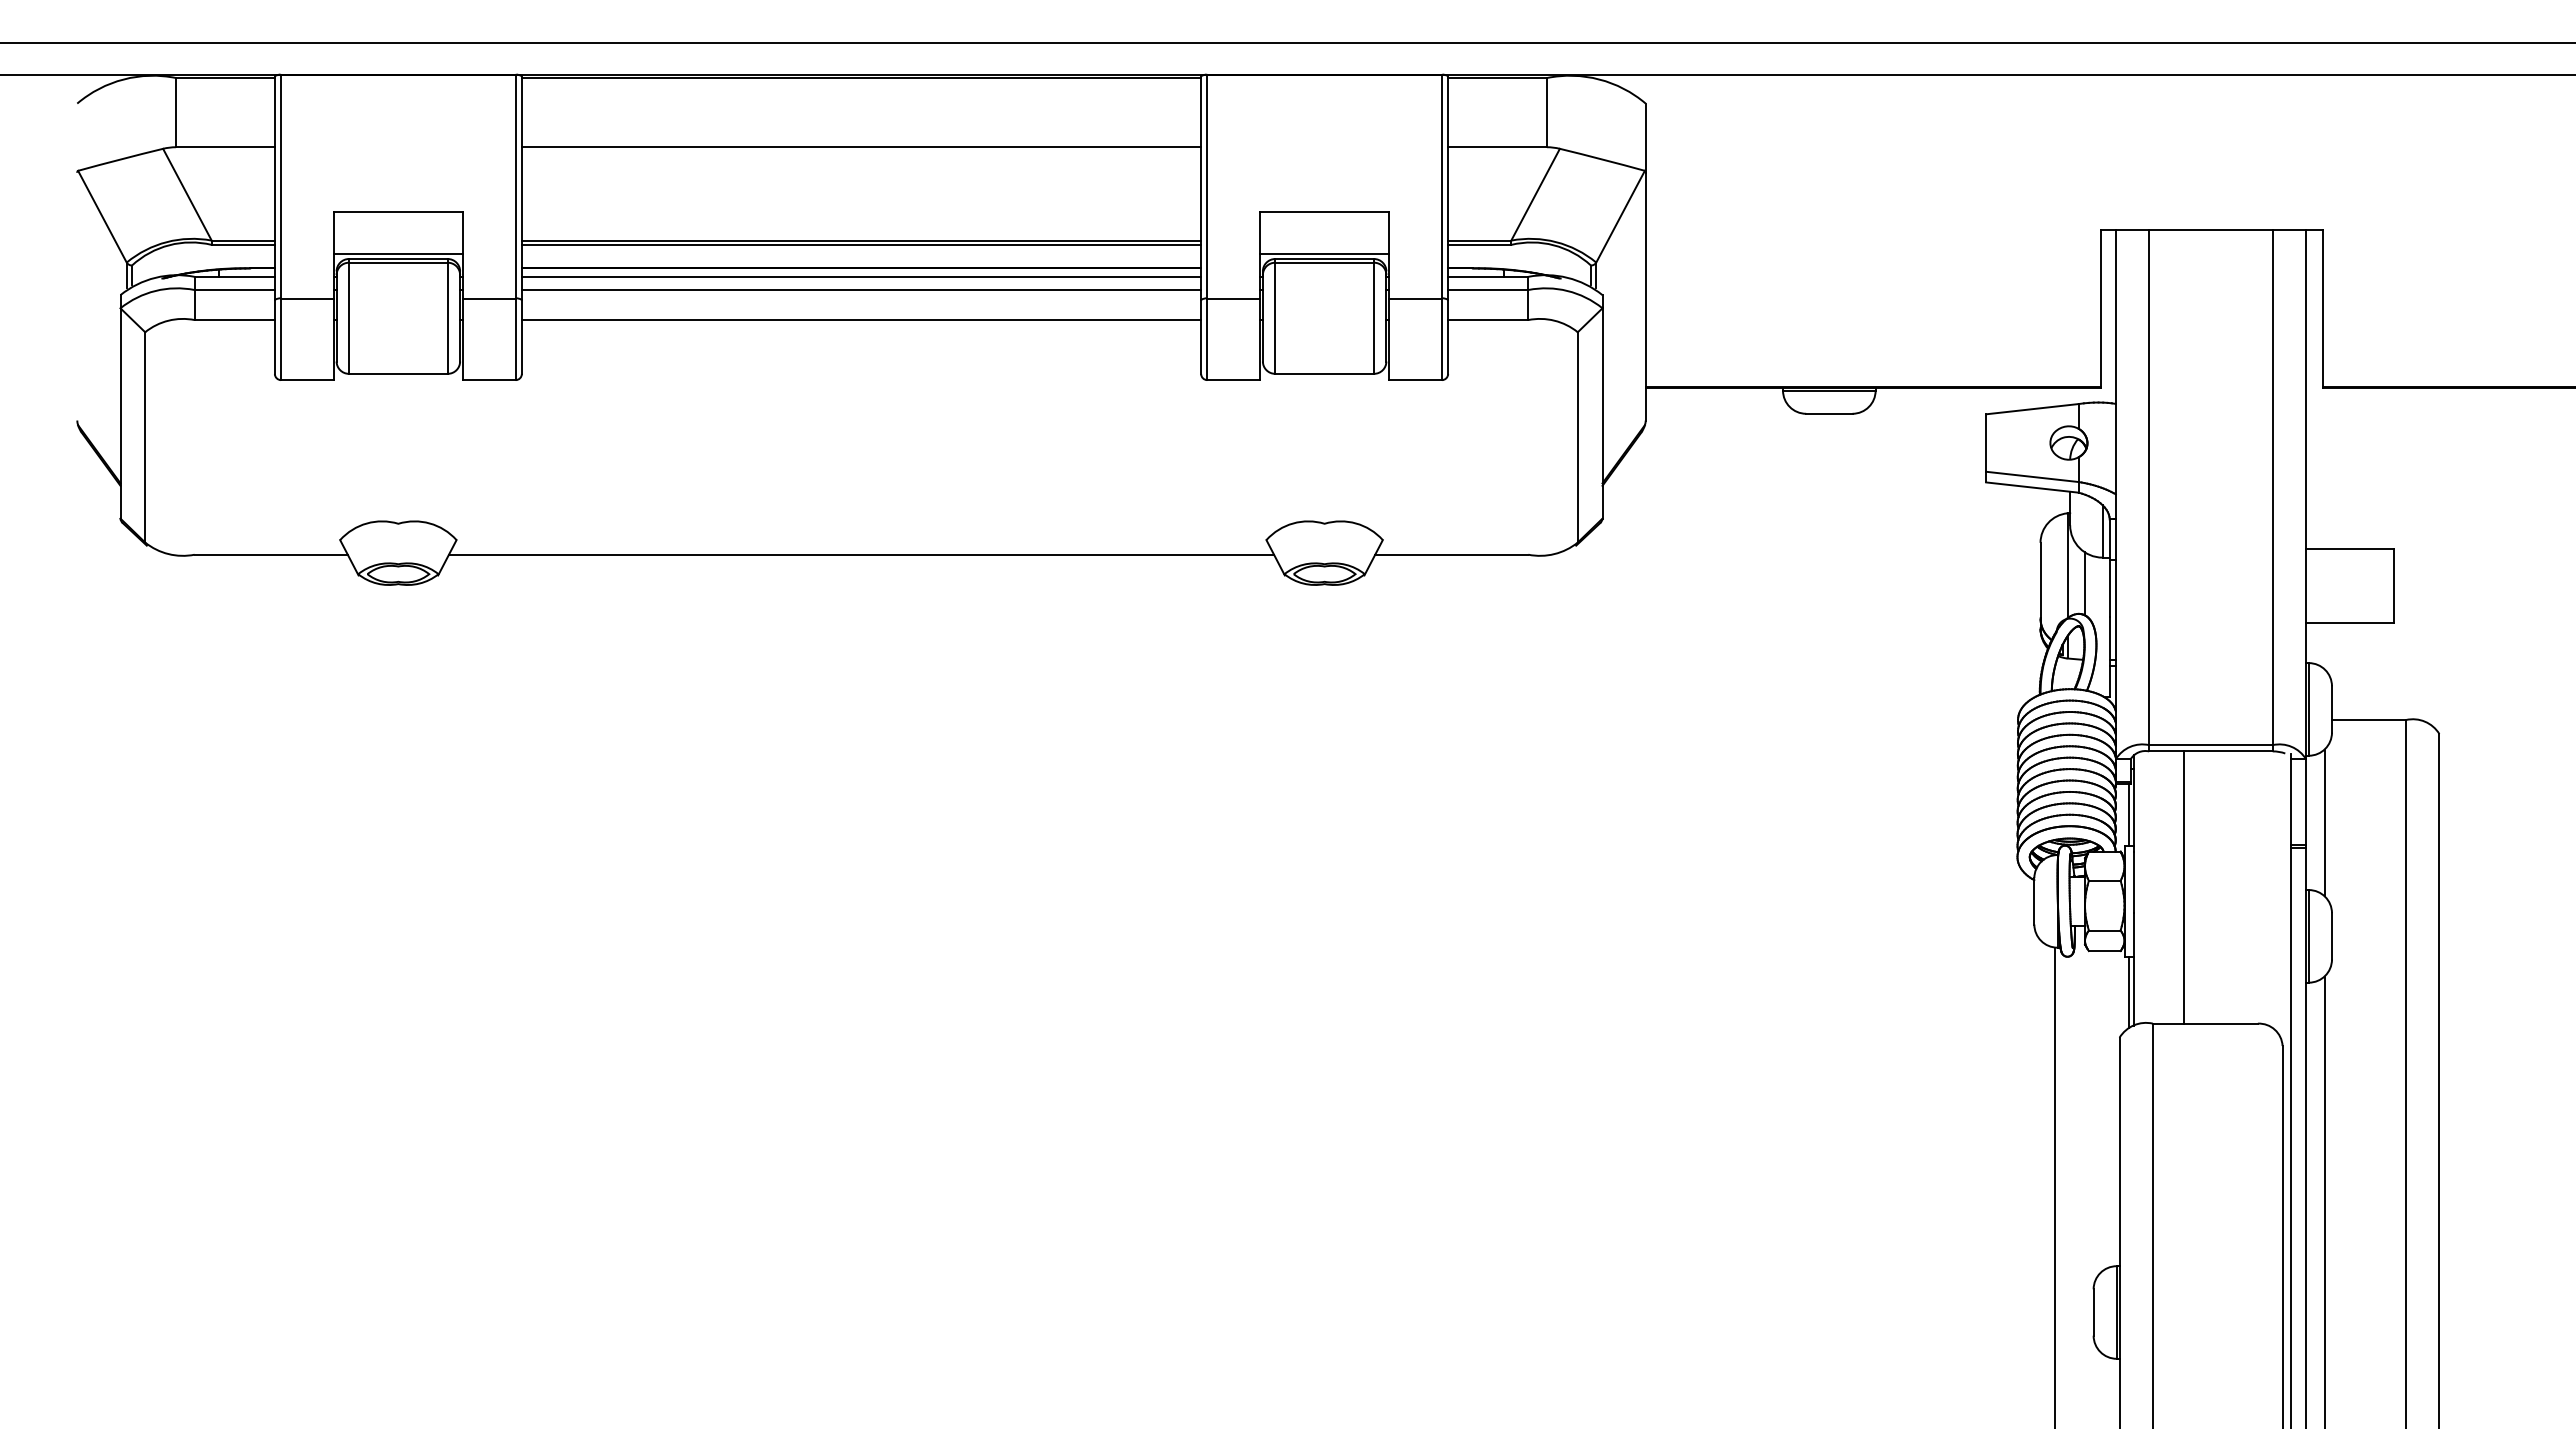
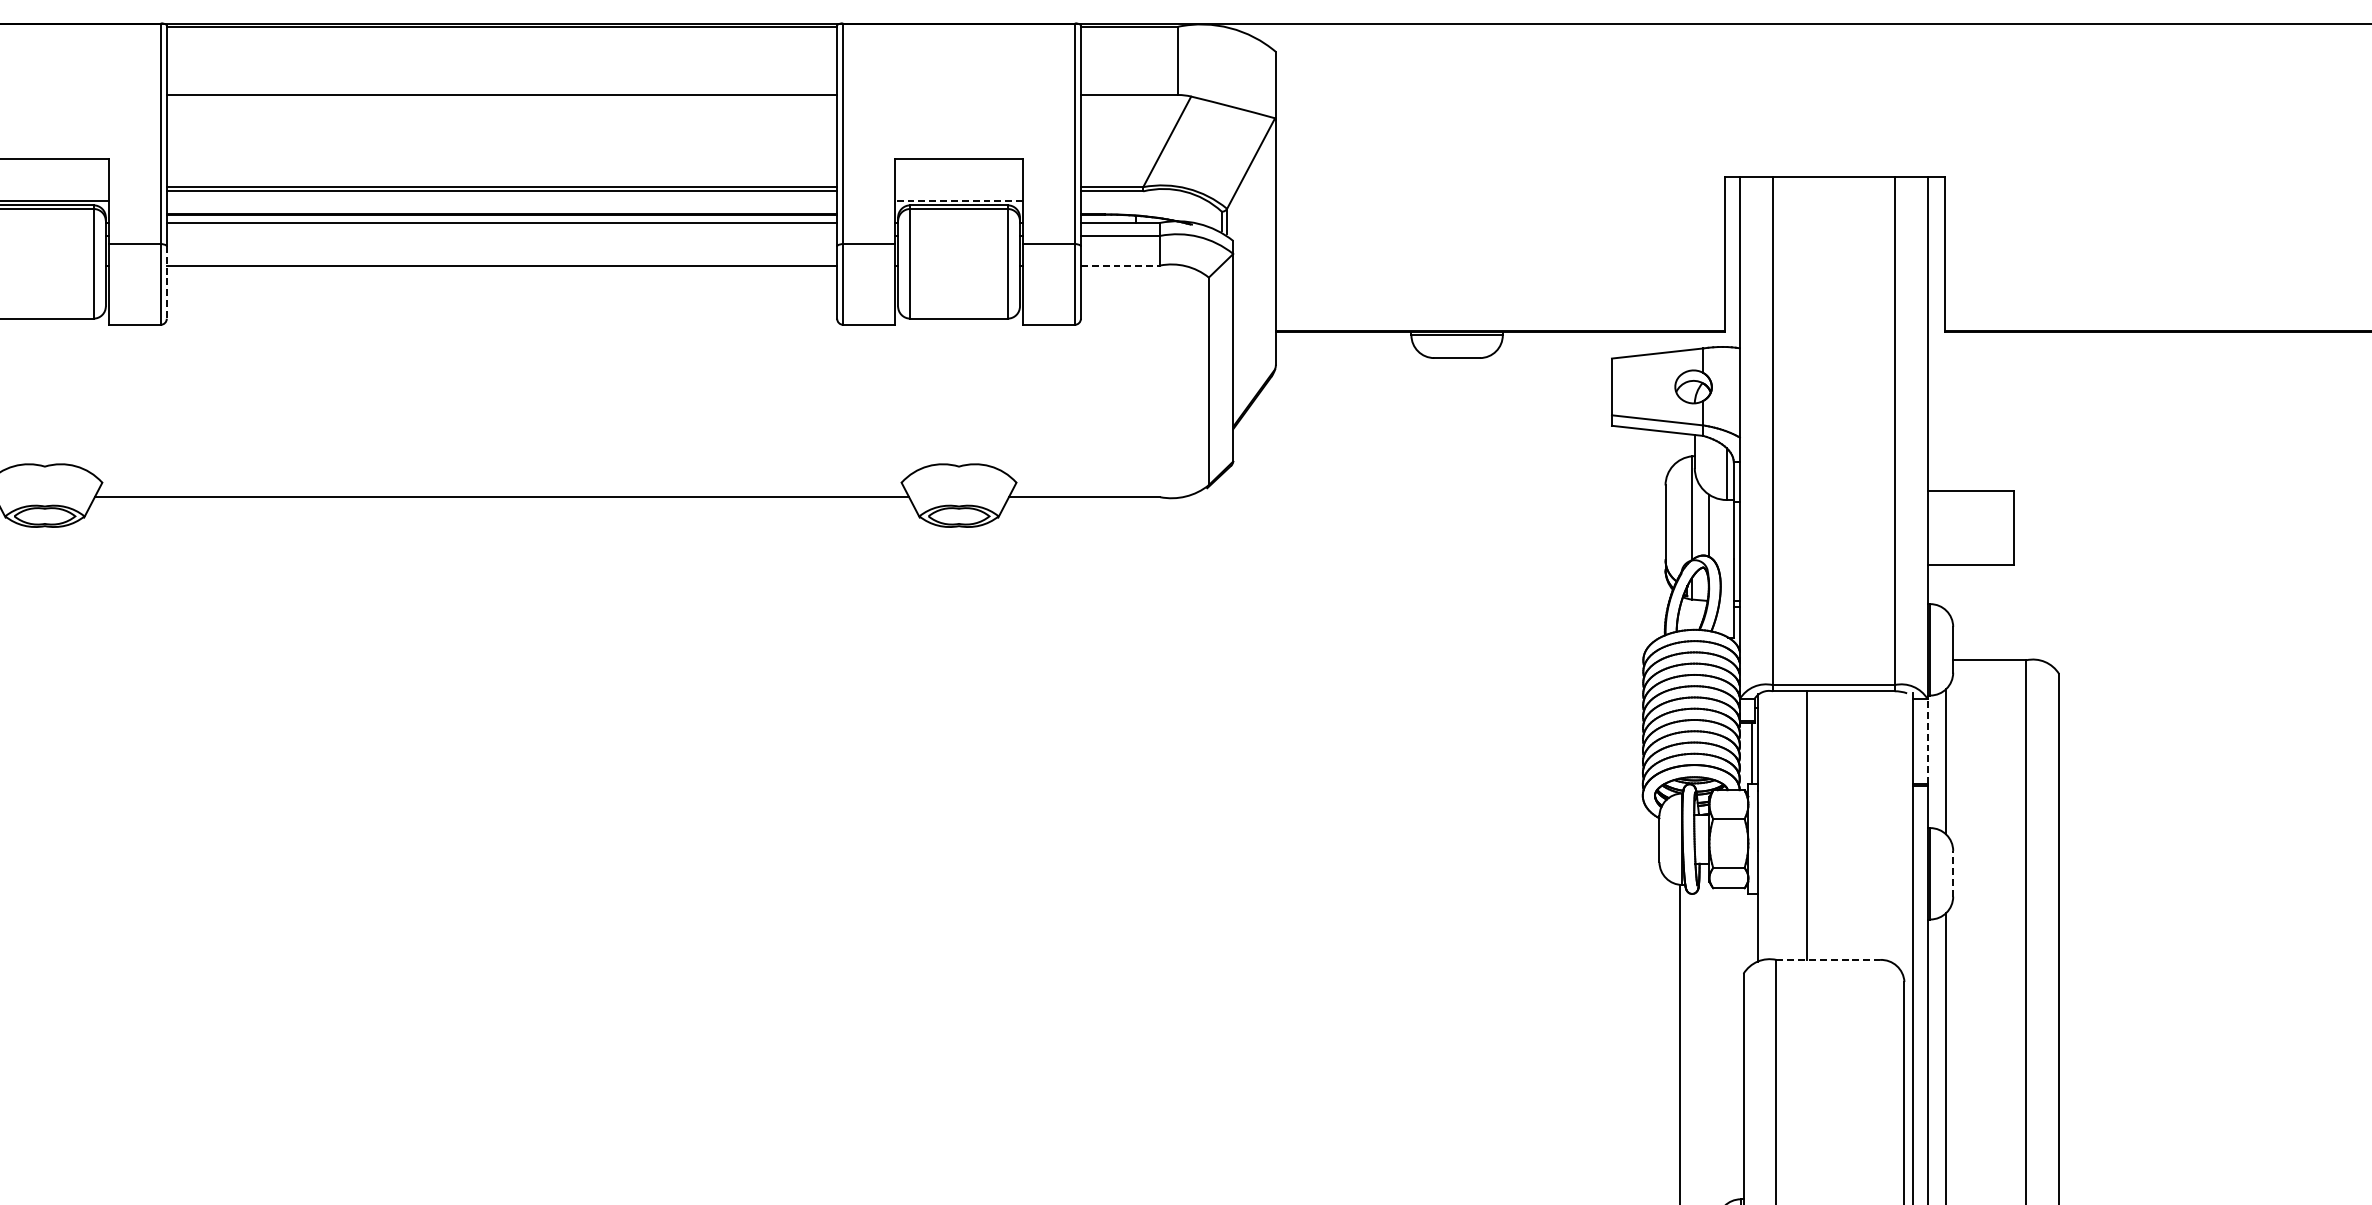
line: (1324, 254) -> (958, 200), solid -> dashed
line: (861, 290) -> (501, 236), removed
line: (1488, 320) -> (1120, 266), solid -> dashed
line: (521, 337) -> (166, 282), solid -> dashed
line: (2306, 801) -> (1928, 740), solid -> dashed
line: (2331, 935) -> (1952, 872), solid -> dashed
line: (2128, 992) -> (1752, 929), removed
line: (2205, 1023) -> (1828, 959), solid -> dashed

